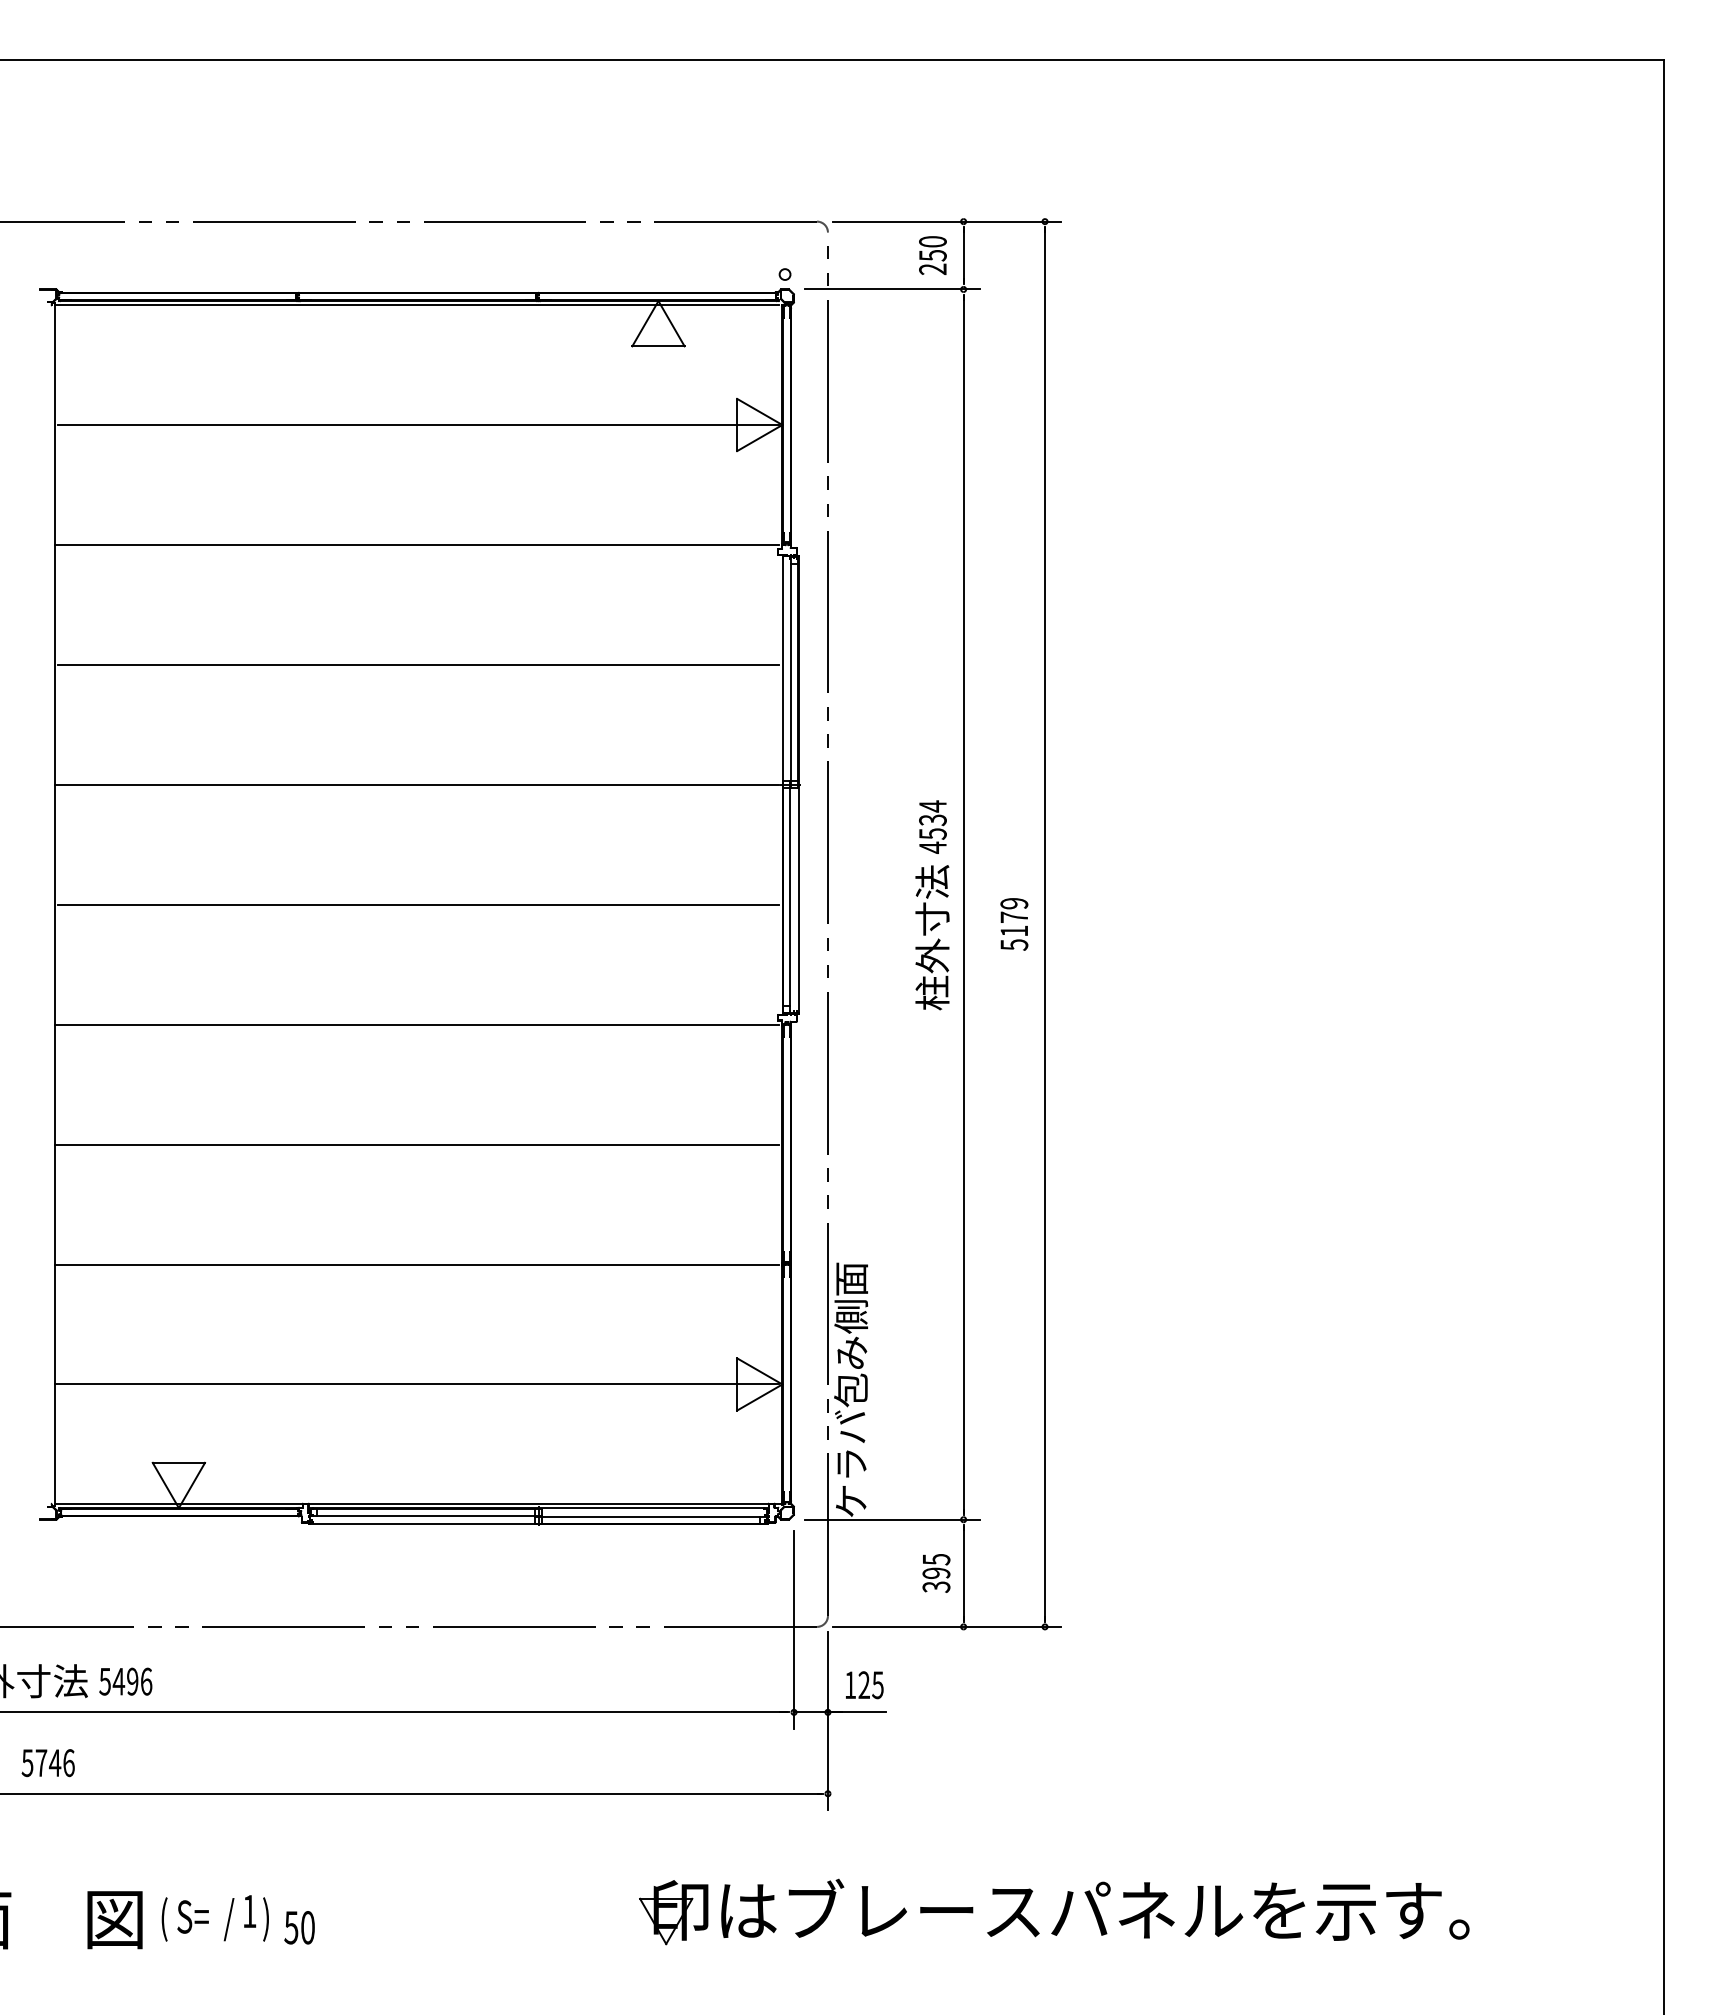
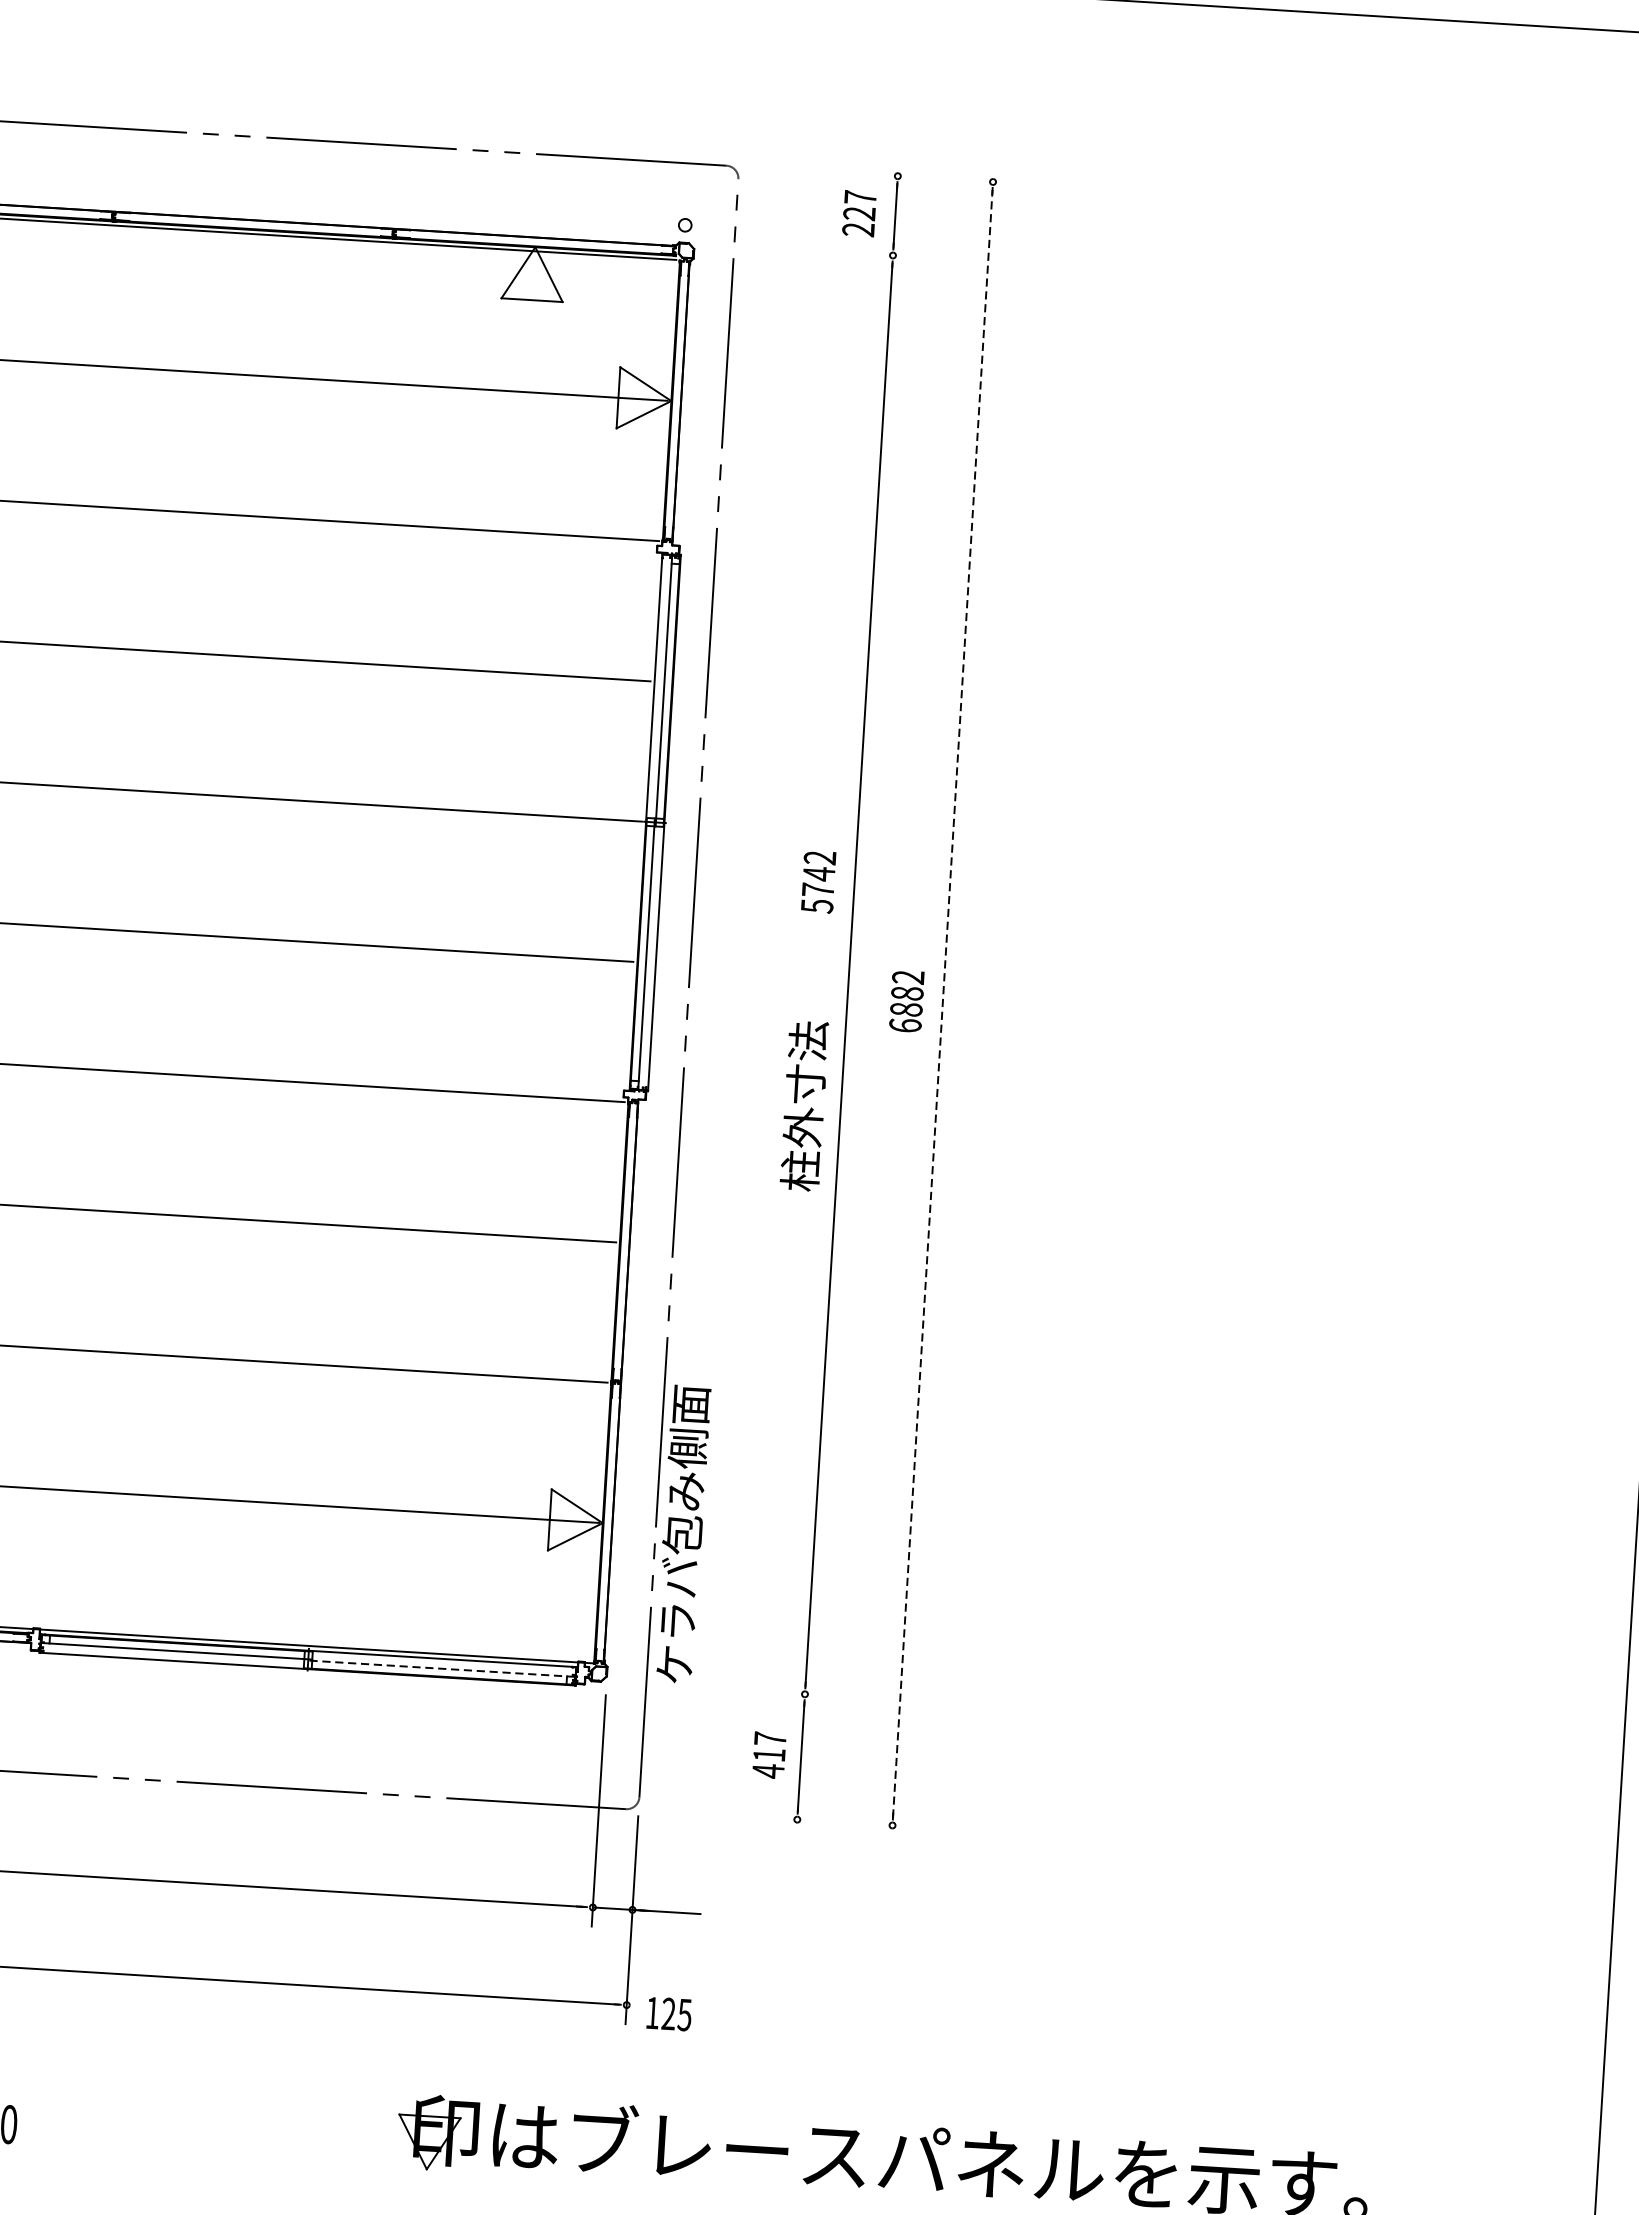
line: (947, 221) -> (878, 174), removed
text: (932, 248) -> (859, 205), 250 -> 227
line: (892, 289) -> (809, 250), removed
text: (932, 826) -> (818, 881), 4534 -> 5742
text: (1014, 924) -> (907, 1001), 5179 -> 6882
line: (1045, 924) -> (943, 1004), solid -> dashed
text: (932, 937) -> (804, 1105), moved
line: (651, 1516) -> (440, 1668), solid -> dashed
line: (892, 1519) -> (721, 1688), removed
text: (936, 1573) -> (769, 1755), 395 -> 417
line: (947, 1626) -> (778, 1818), removed
text: (864, 1685) -> (669, 2014), moved

